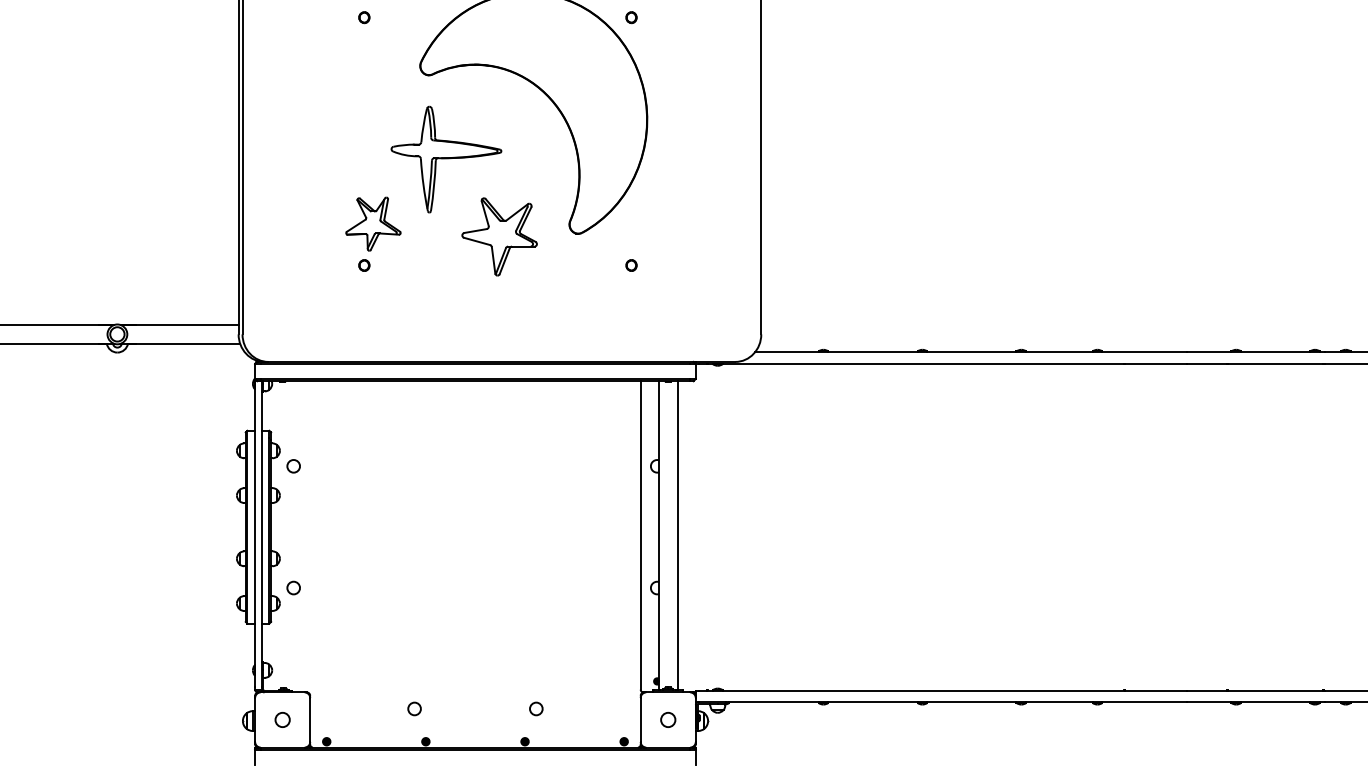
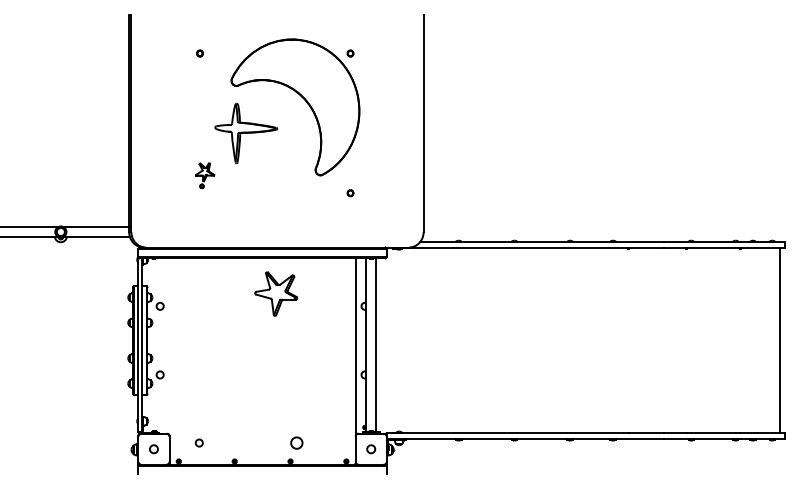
part: (372, 234) -> (204, 175), size x0.6
part: (500, 235) -> (276, 293), moved
circle: (413, 707) -> (198, 442), moved
circle: (535, 707) -> (296, 442), size x1.6

